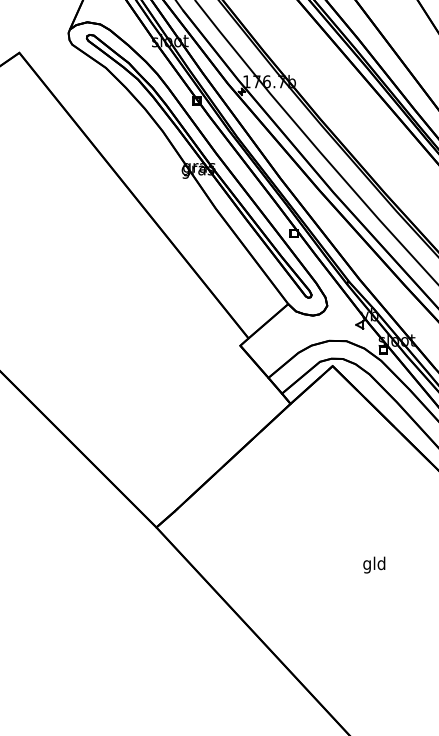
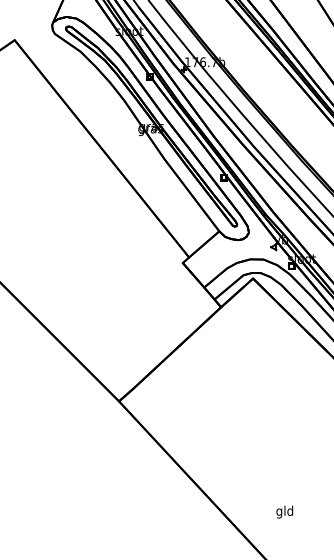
text: (374, 564) -> (284, 511), moved

